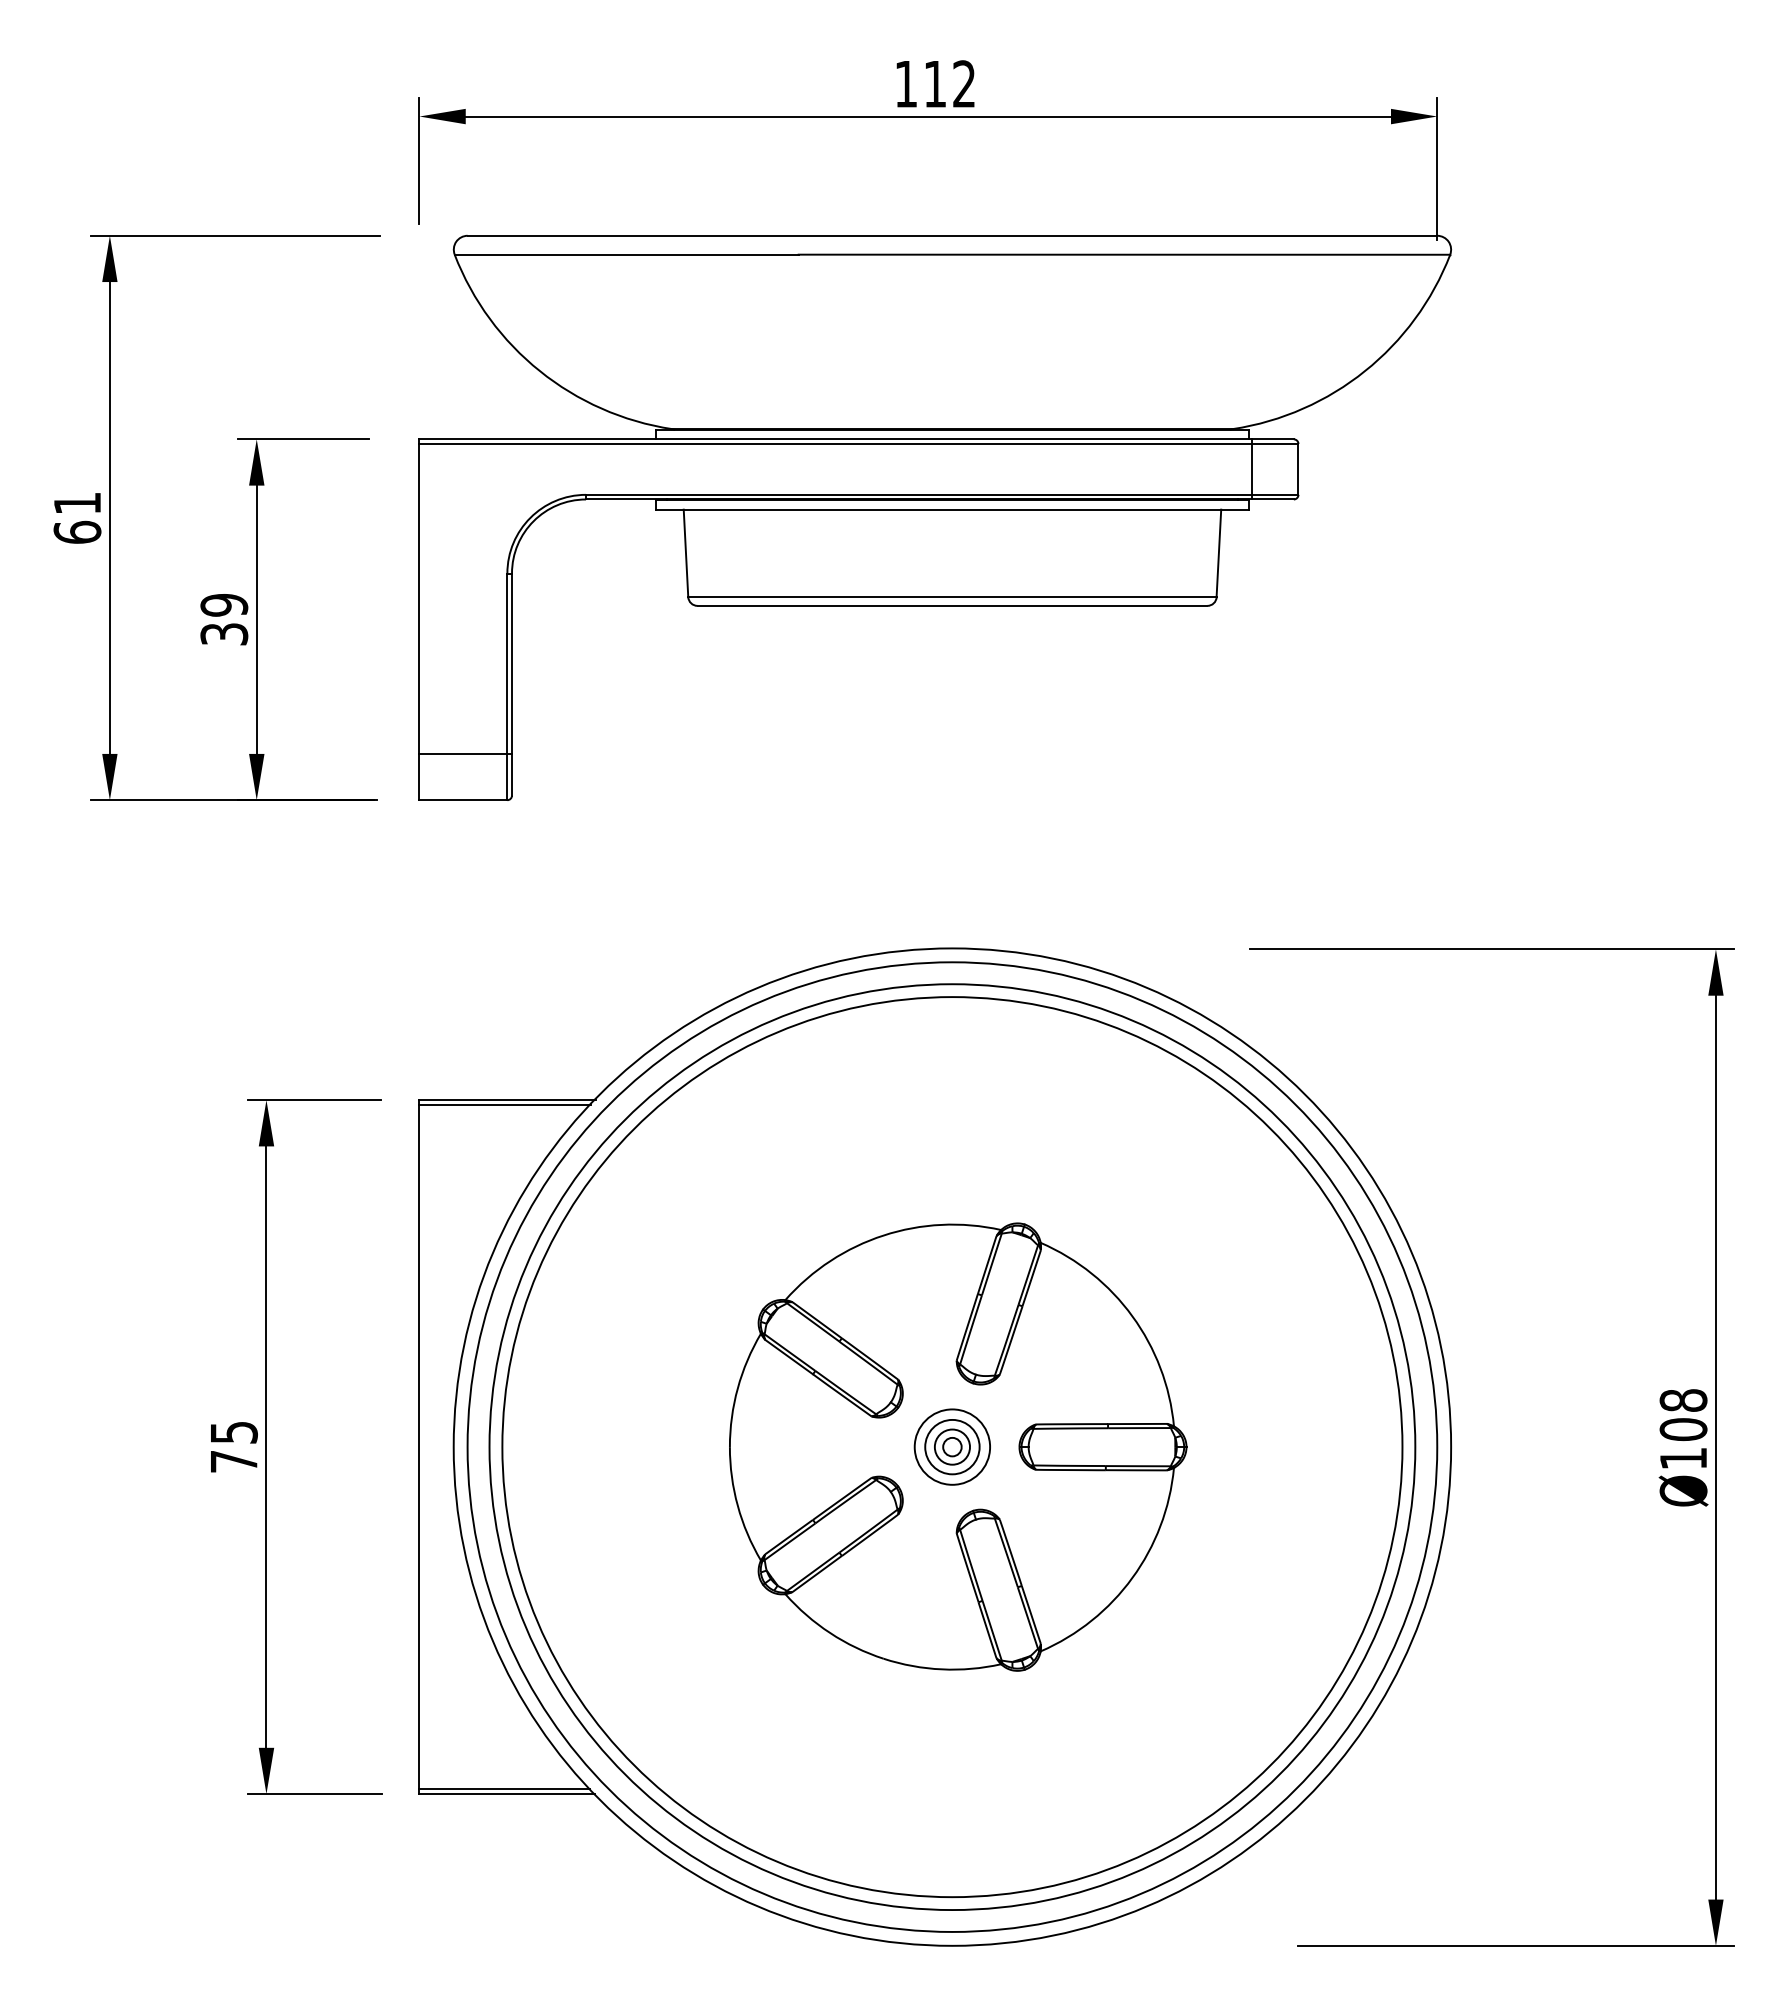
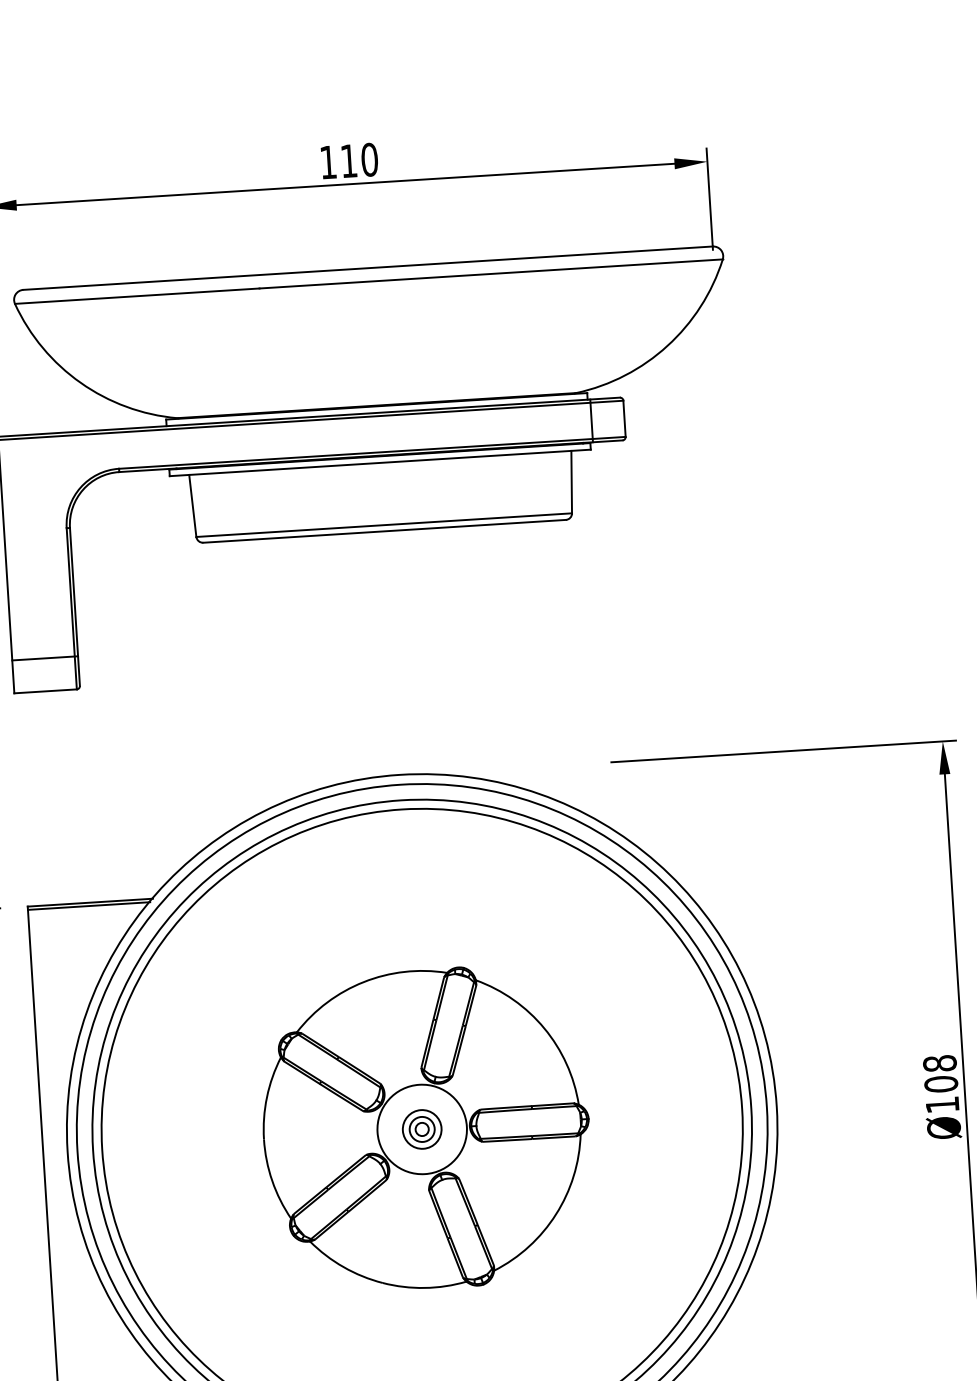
text: (964, 84) -> (369, 160), 112 -> 110
circle: (952, 1446) -> (422, 1129), size x1.67

